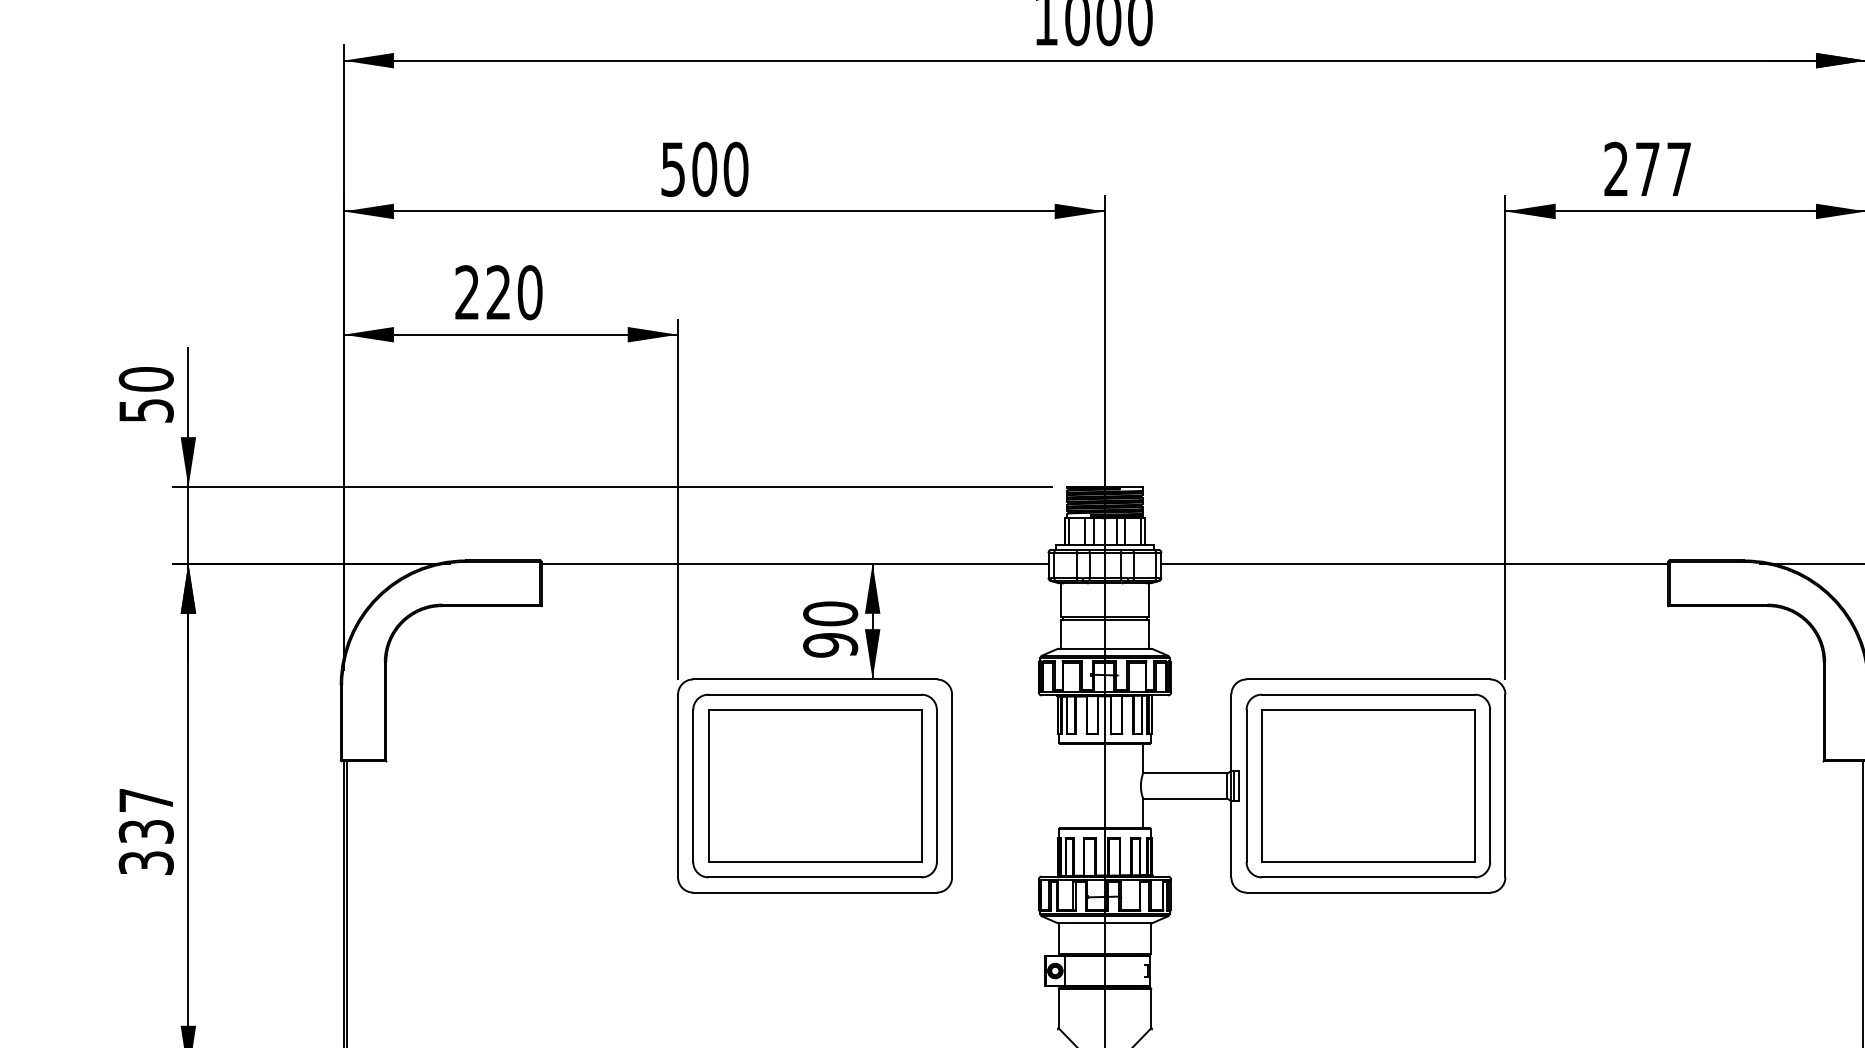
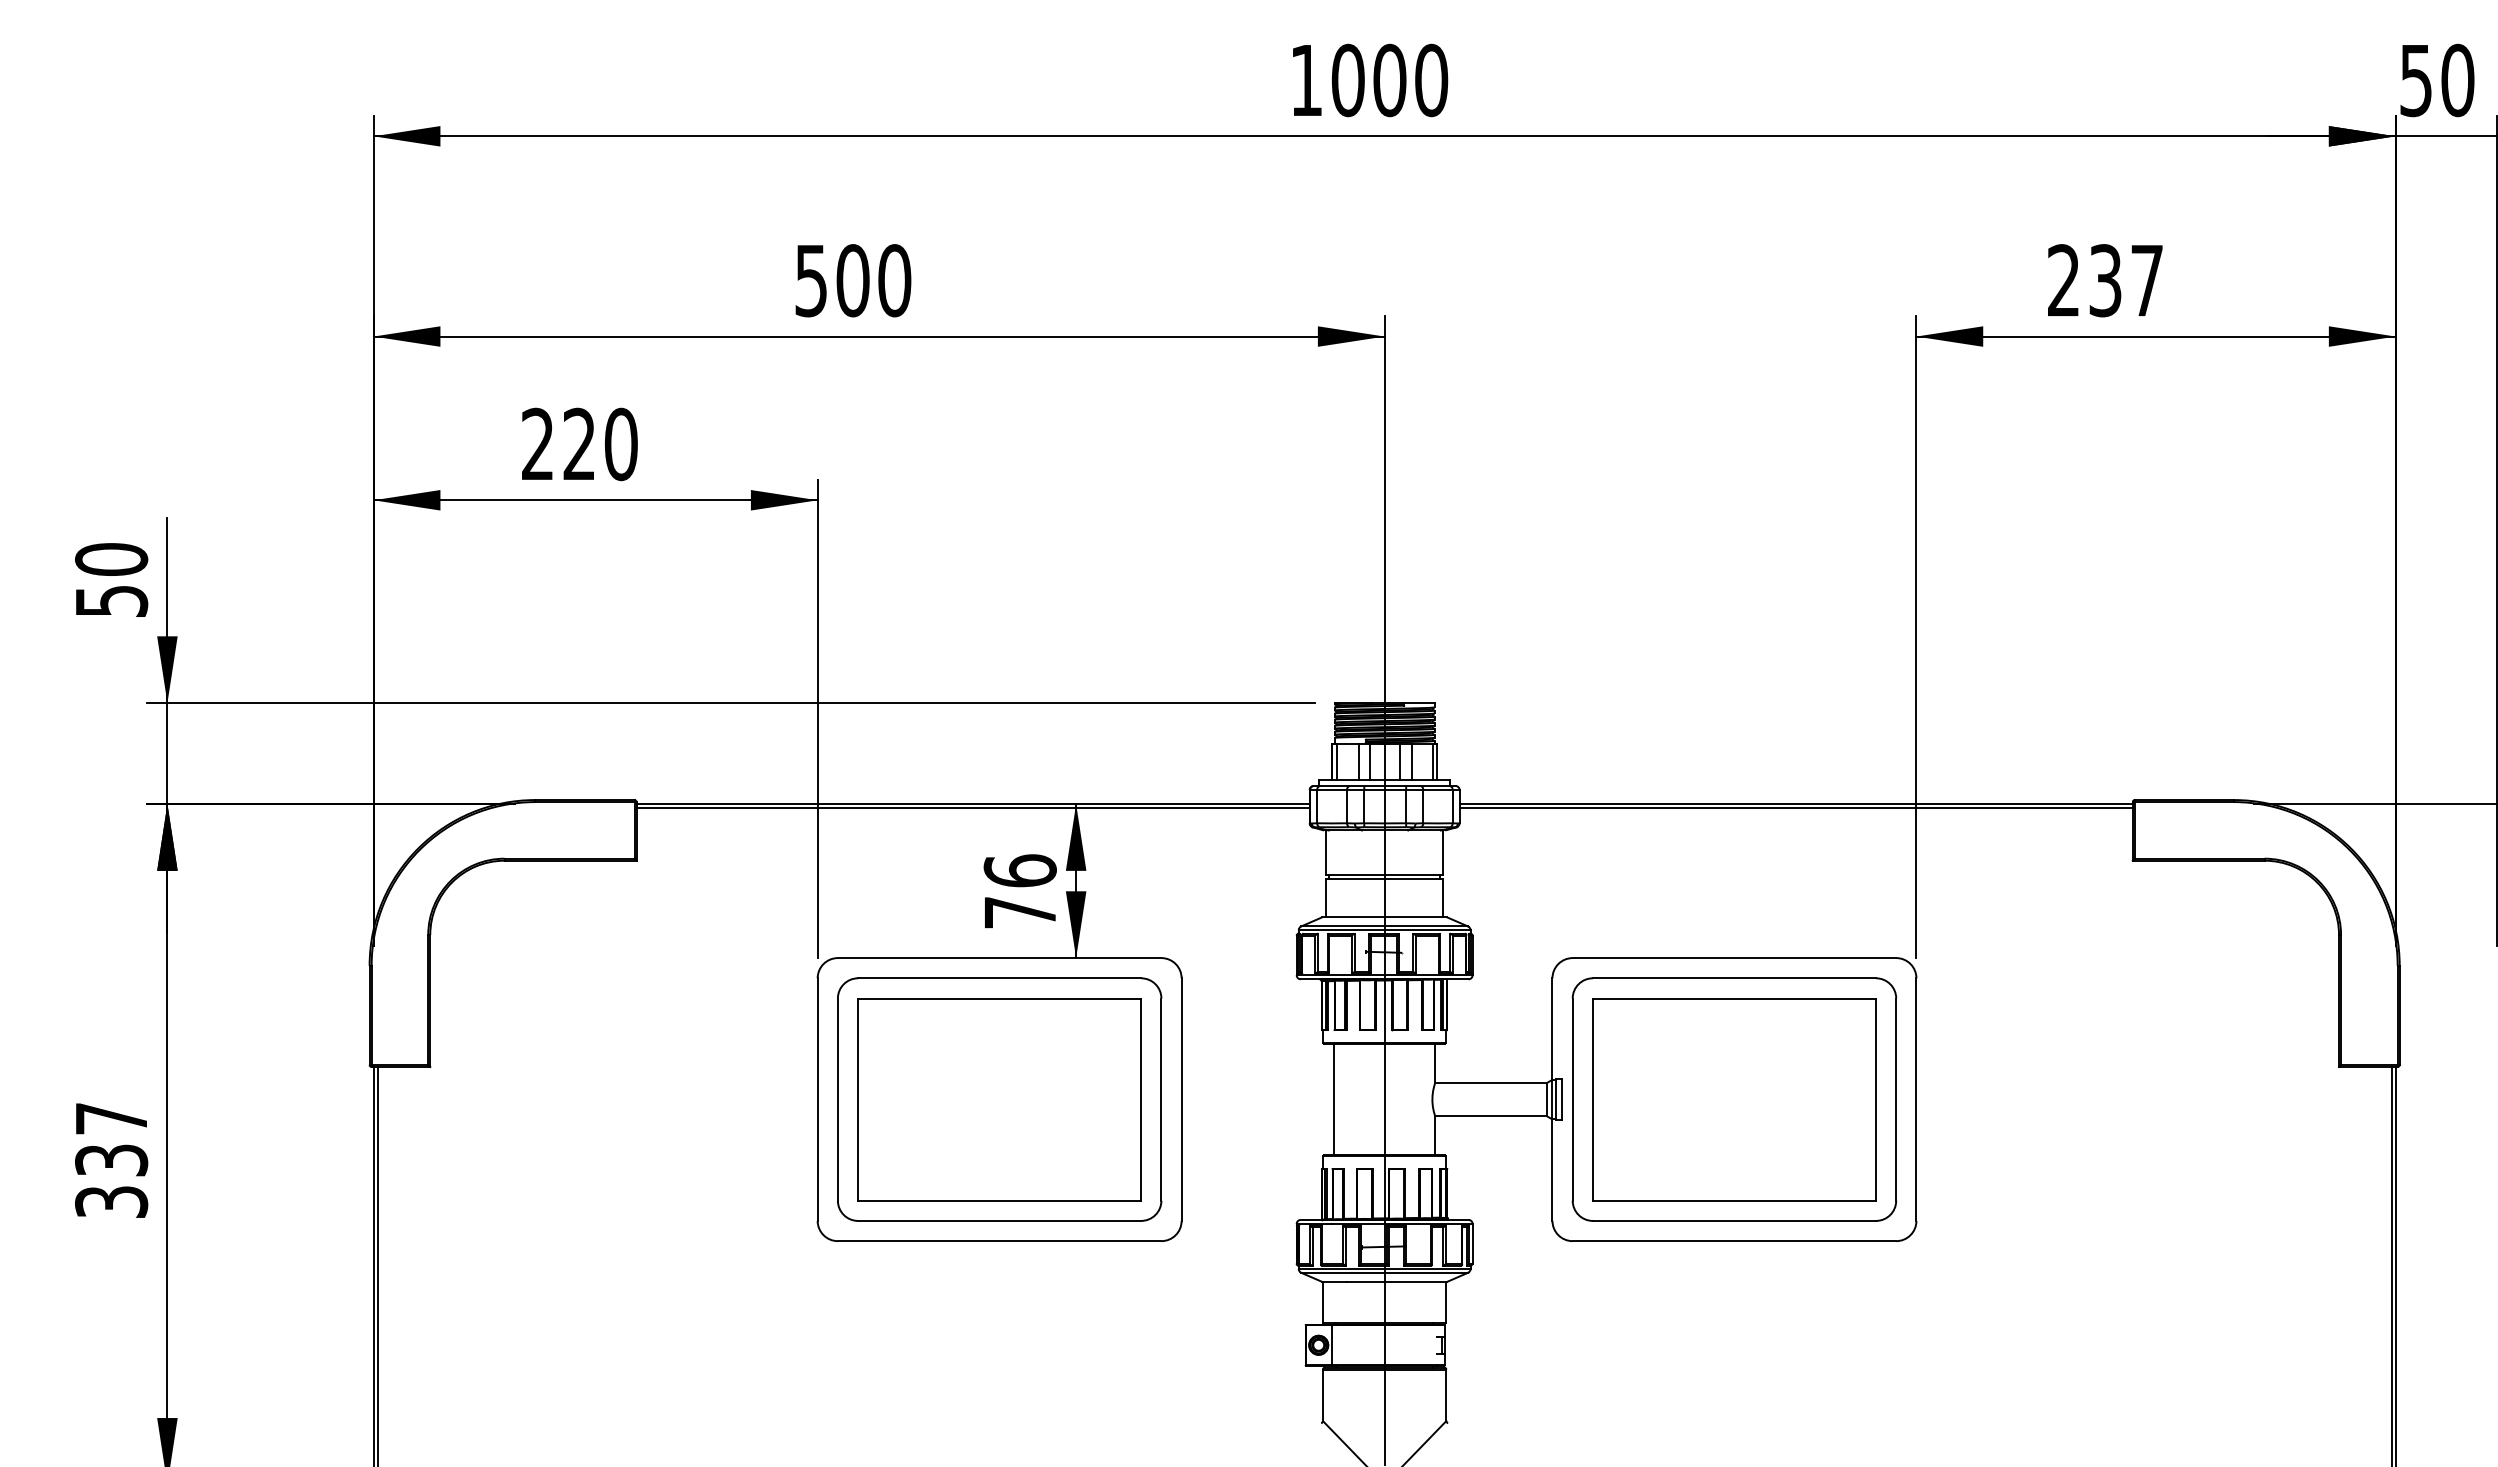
text: (1647, 169) -> (2105, 280), 277 -> 237
line: (794, 566) -> (972, 808), added
line: (1414, 566) -> (1795, 808), added
text: (830, 629) -> (1019, 891), 90 -> 76
line: (1067, 785) -> (1334, 1099), added

